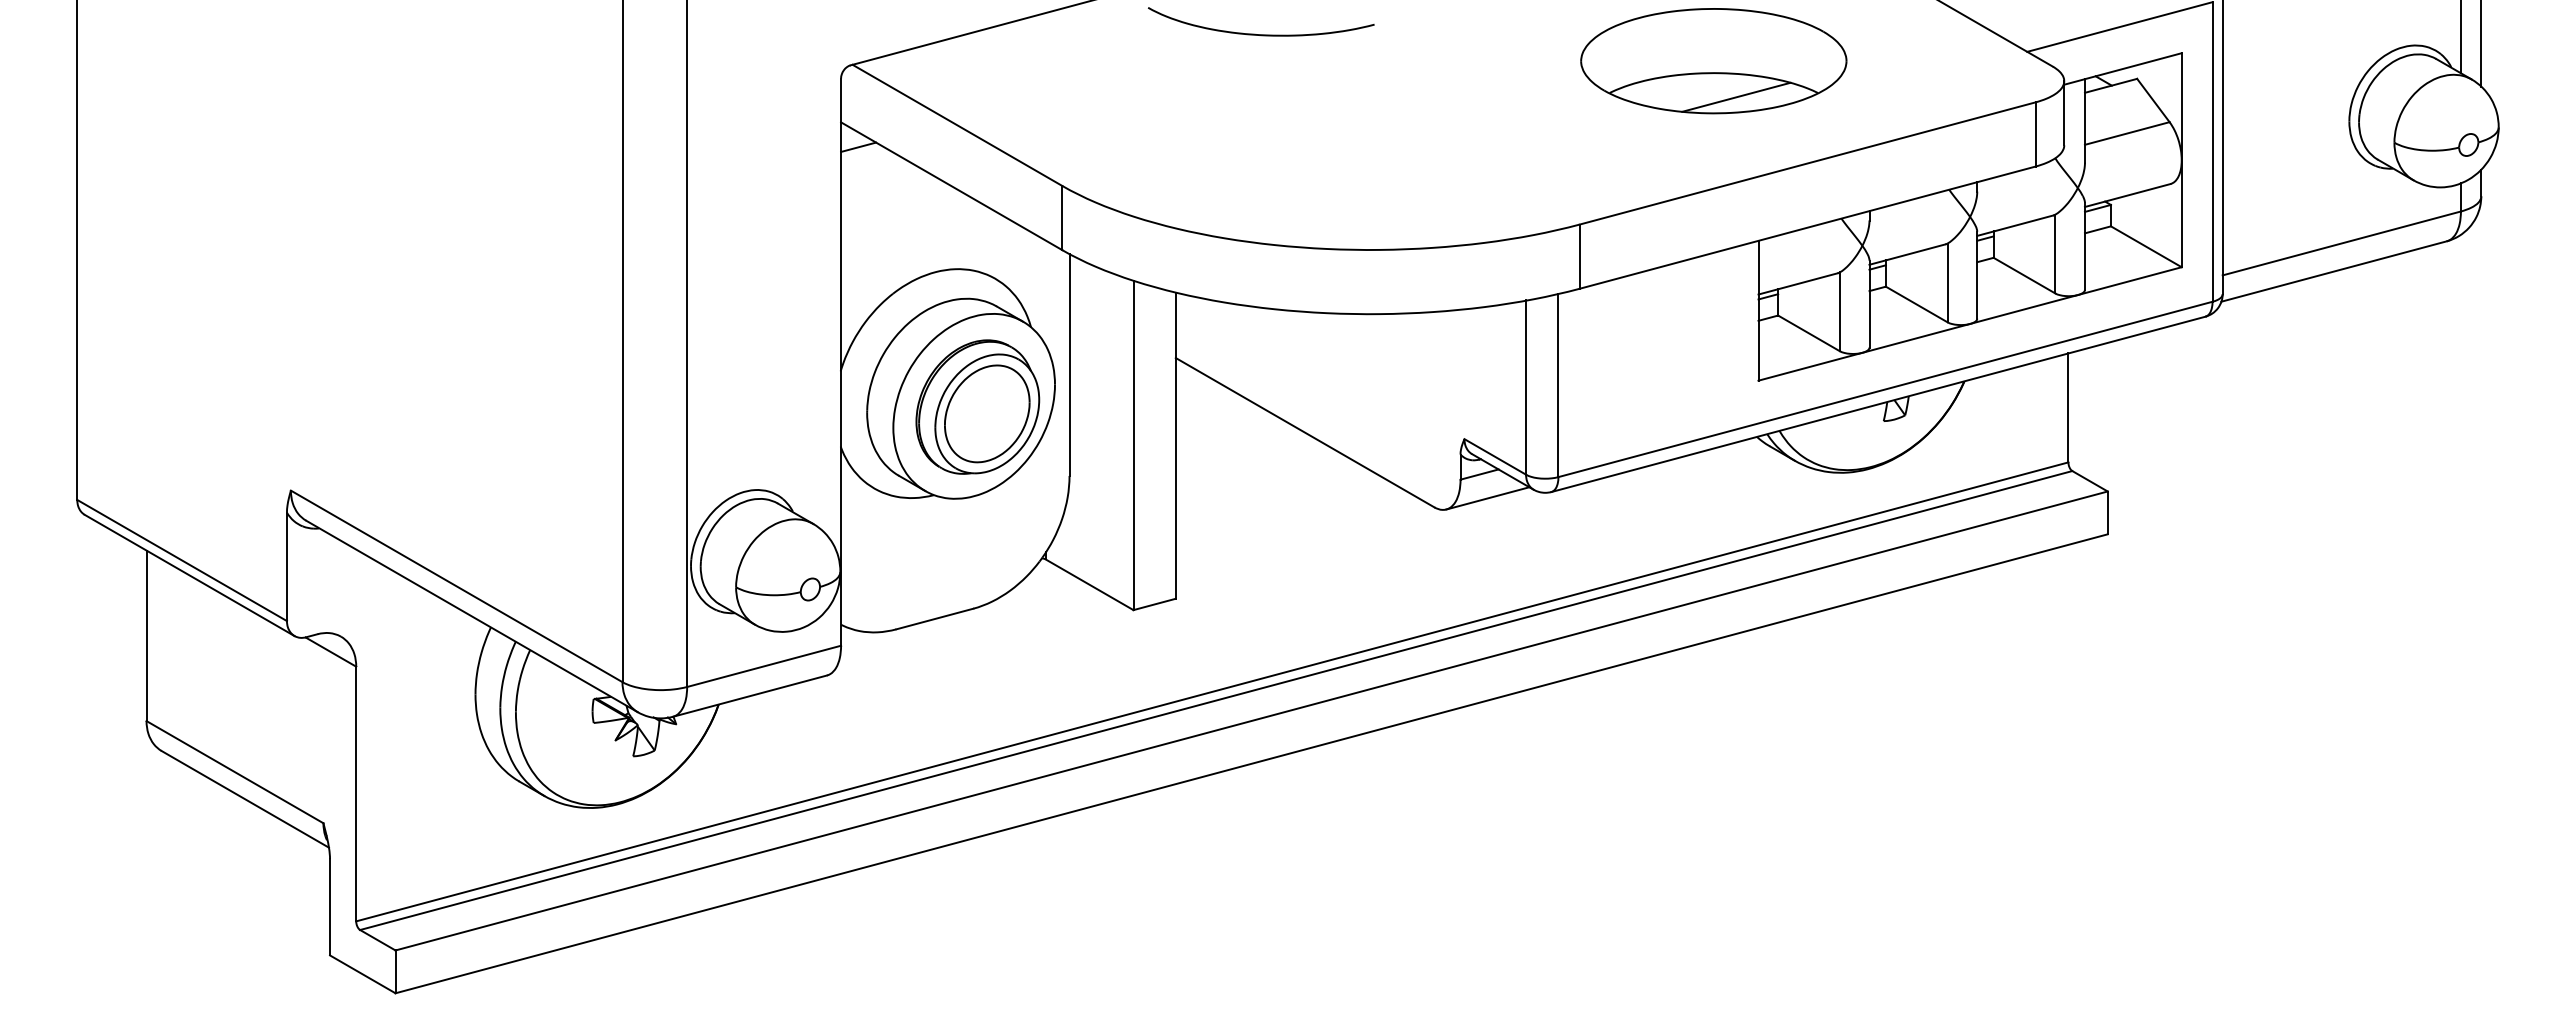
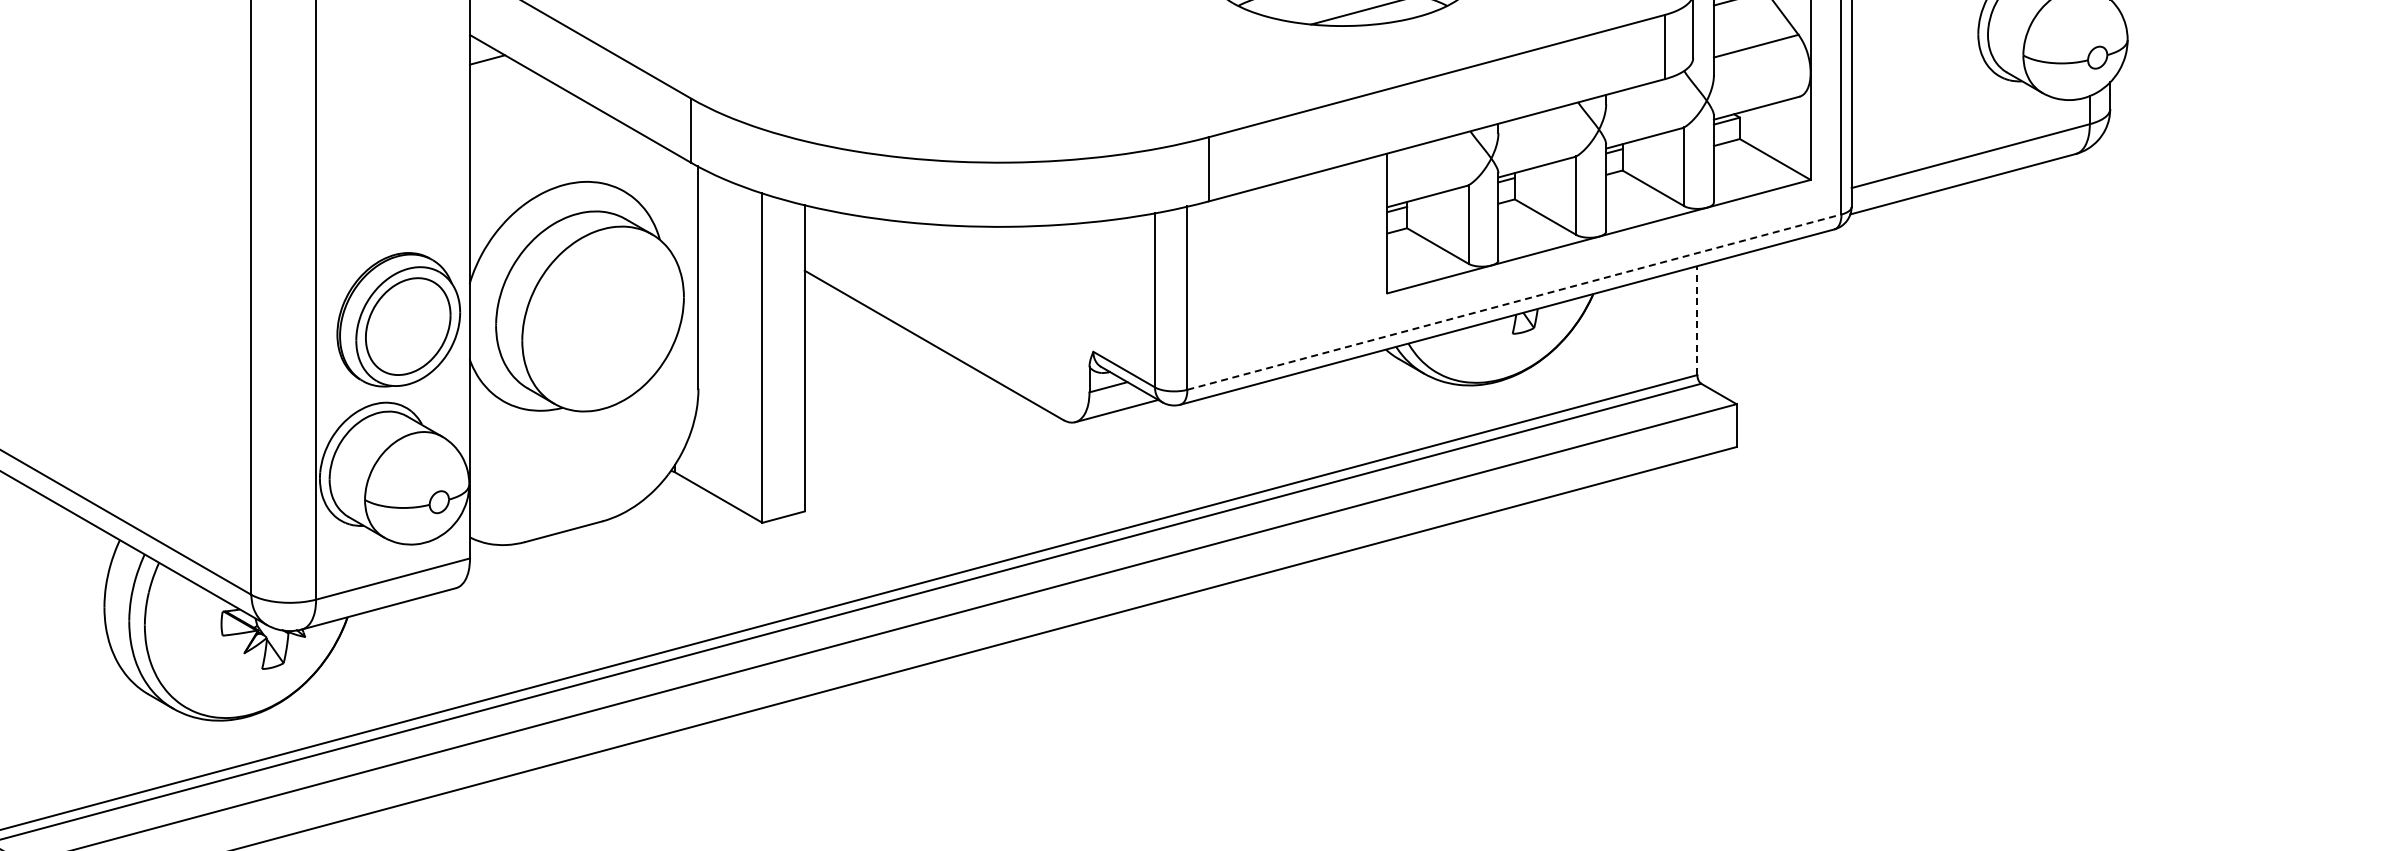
line: (1885, 389) -> (1514, 302), solid -> dashed
part: (977, 406) -> (398, 319), moved
line: (2068, 407) -> (1697, 320), solid -> dashed

